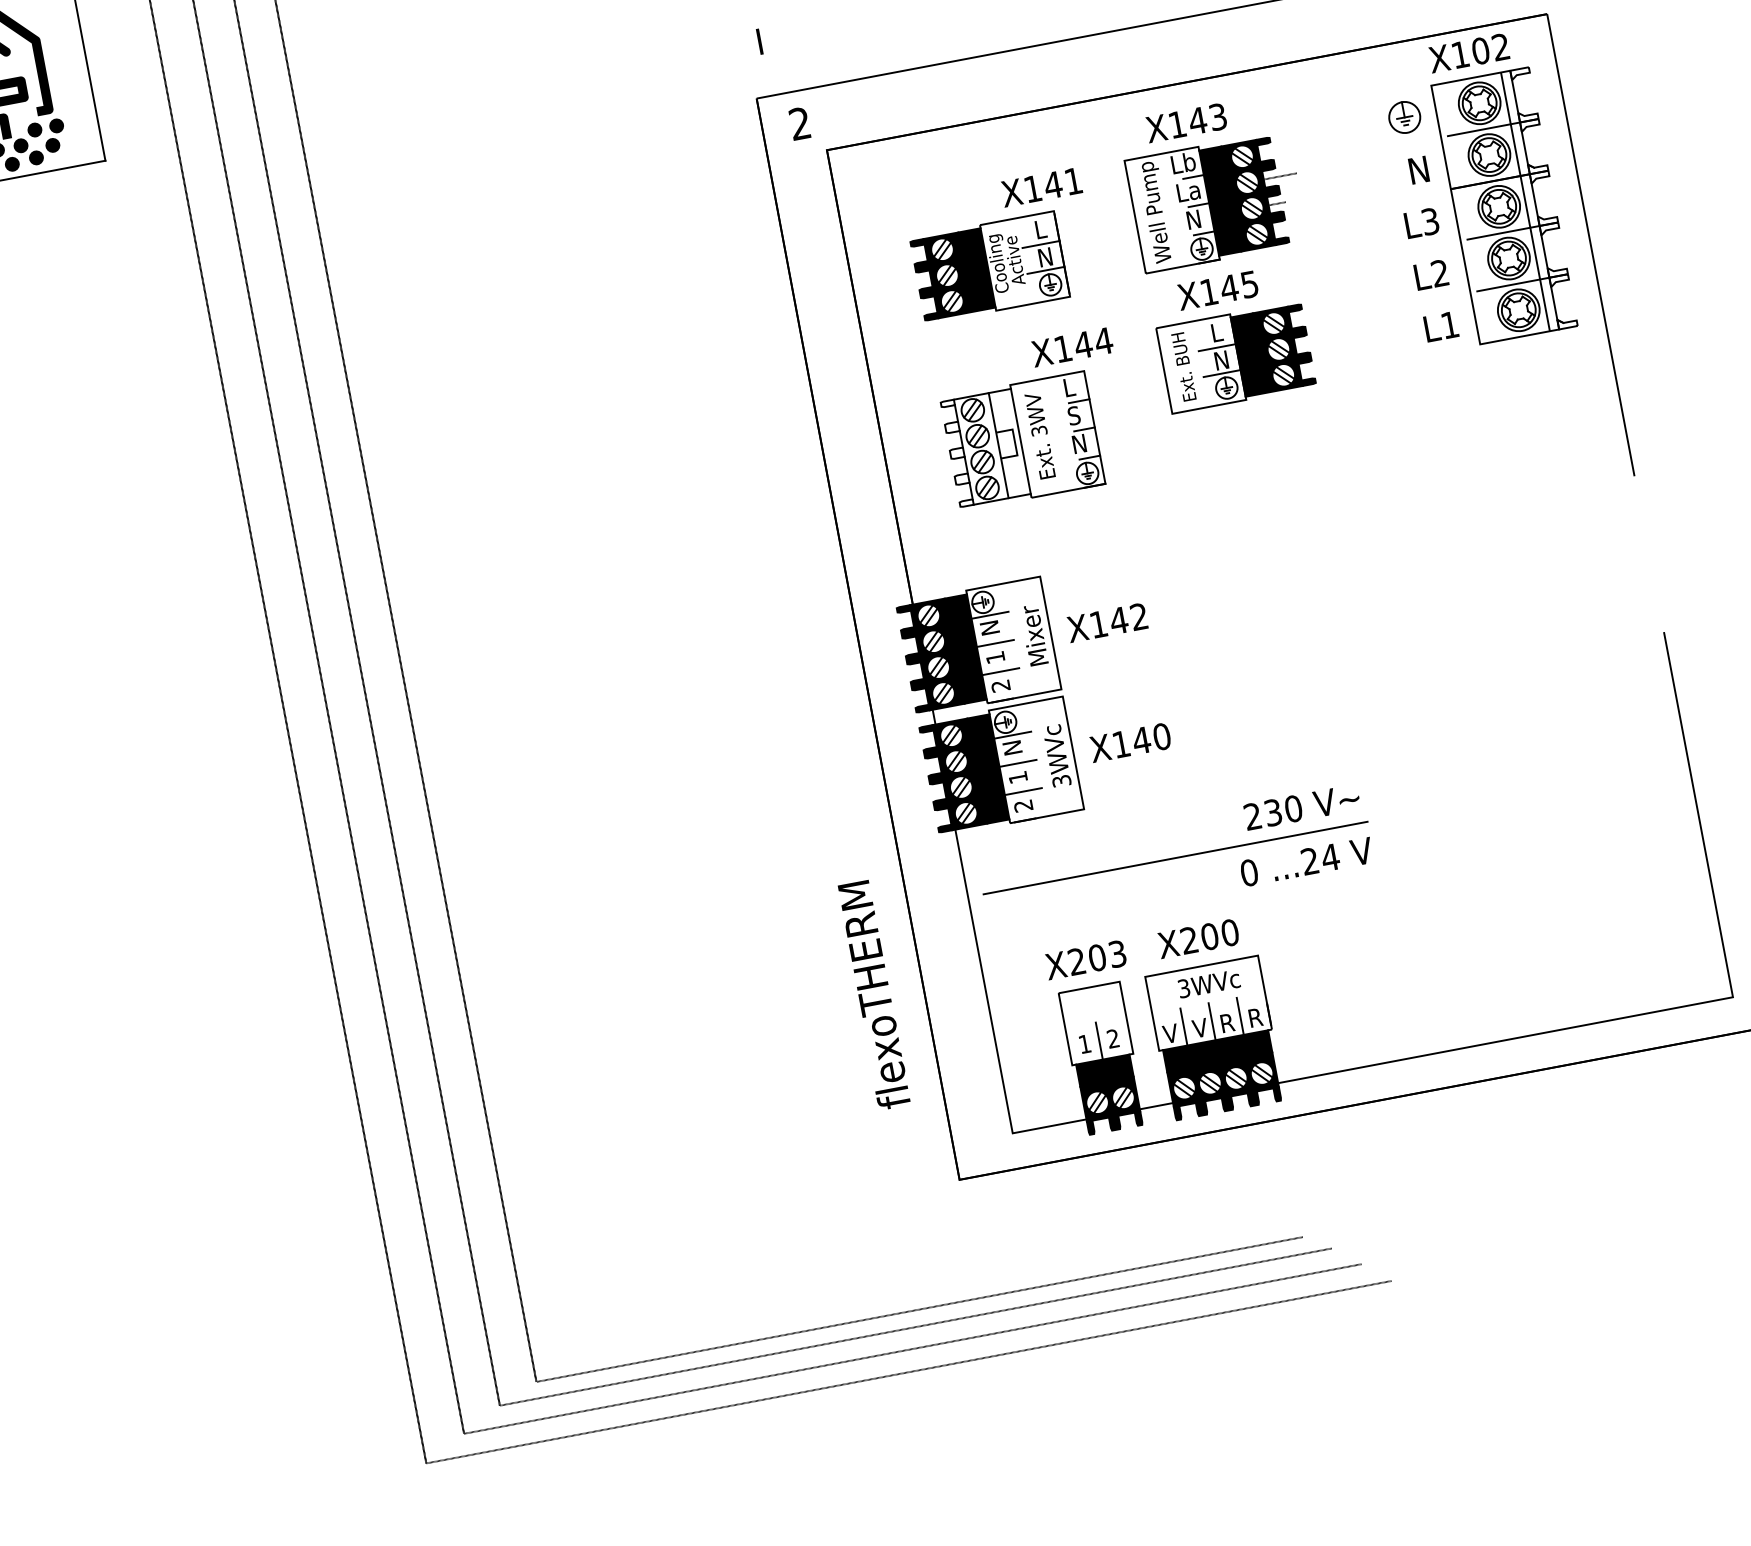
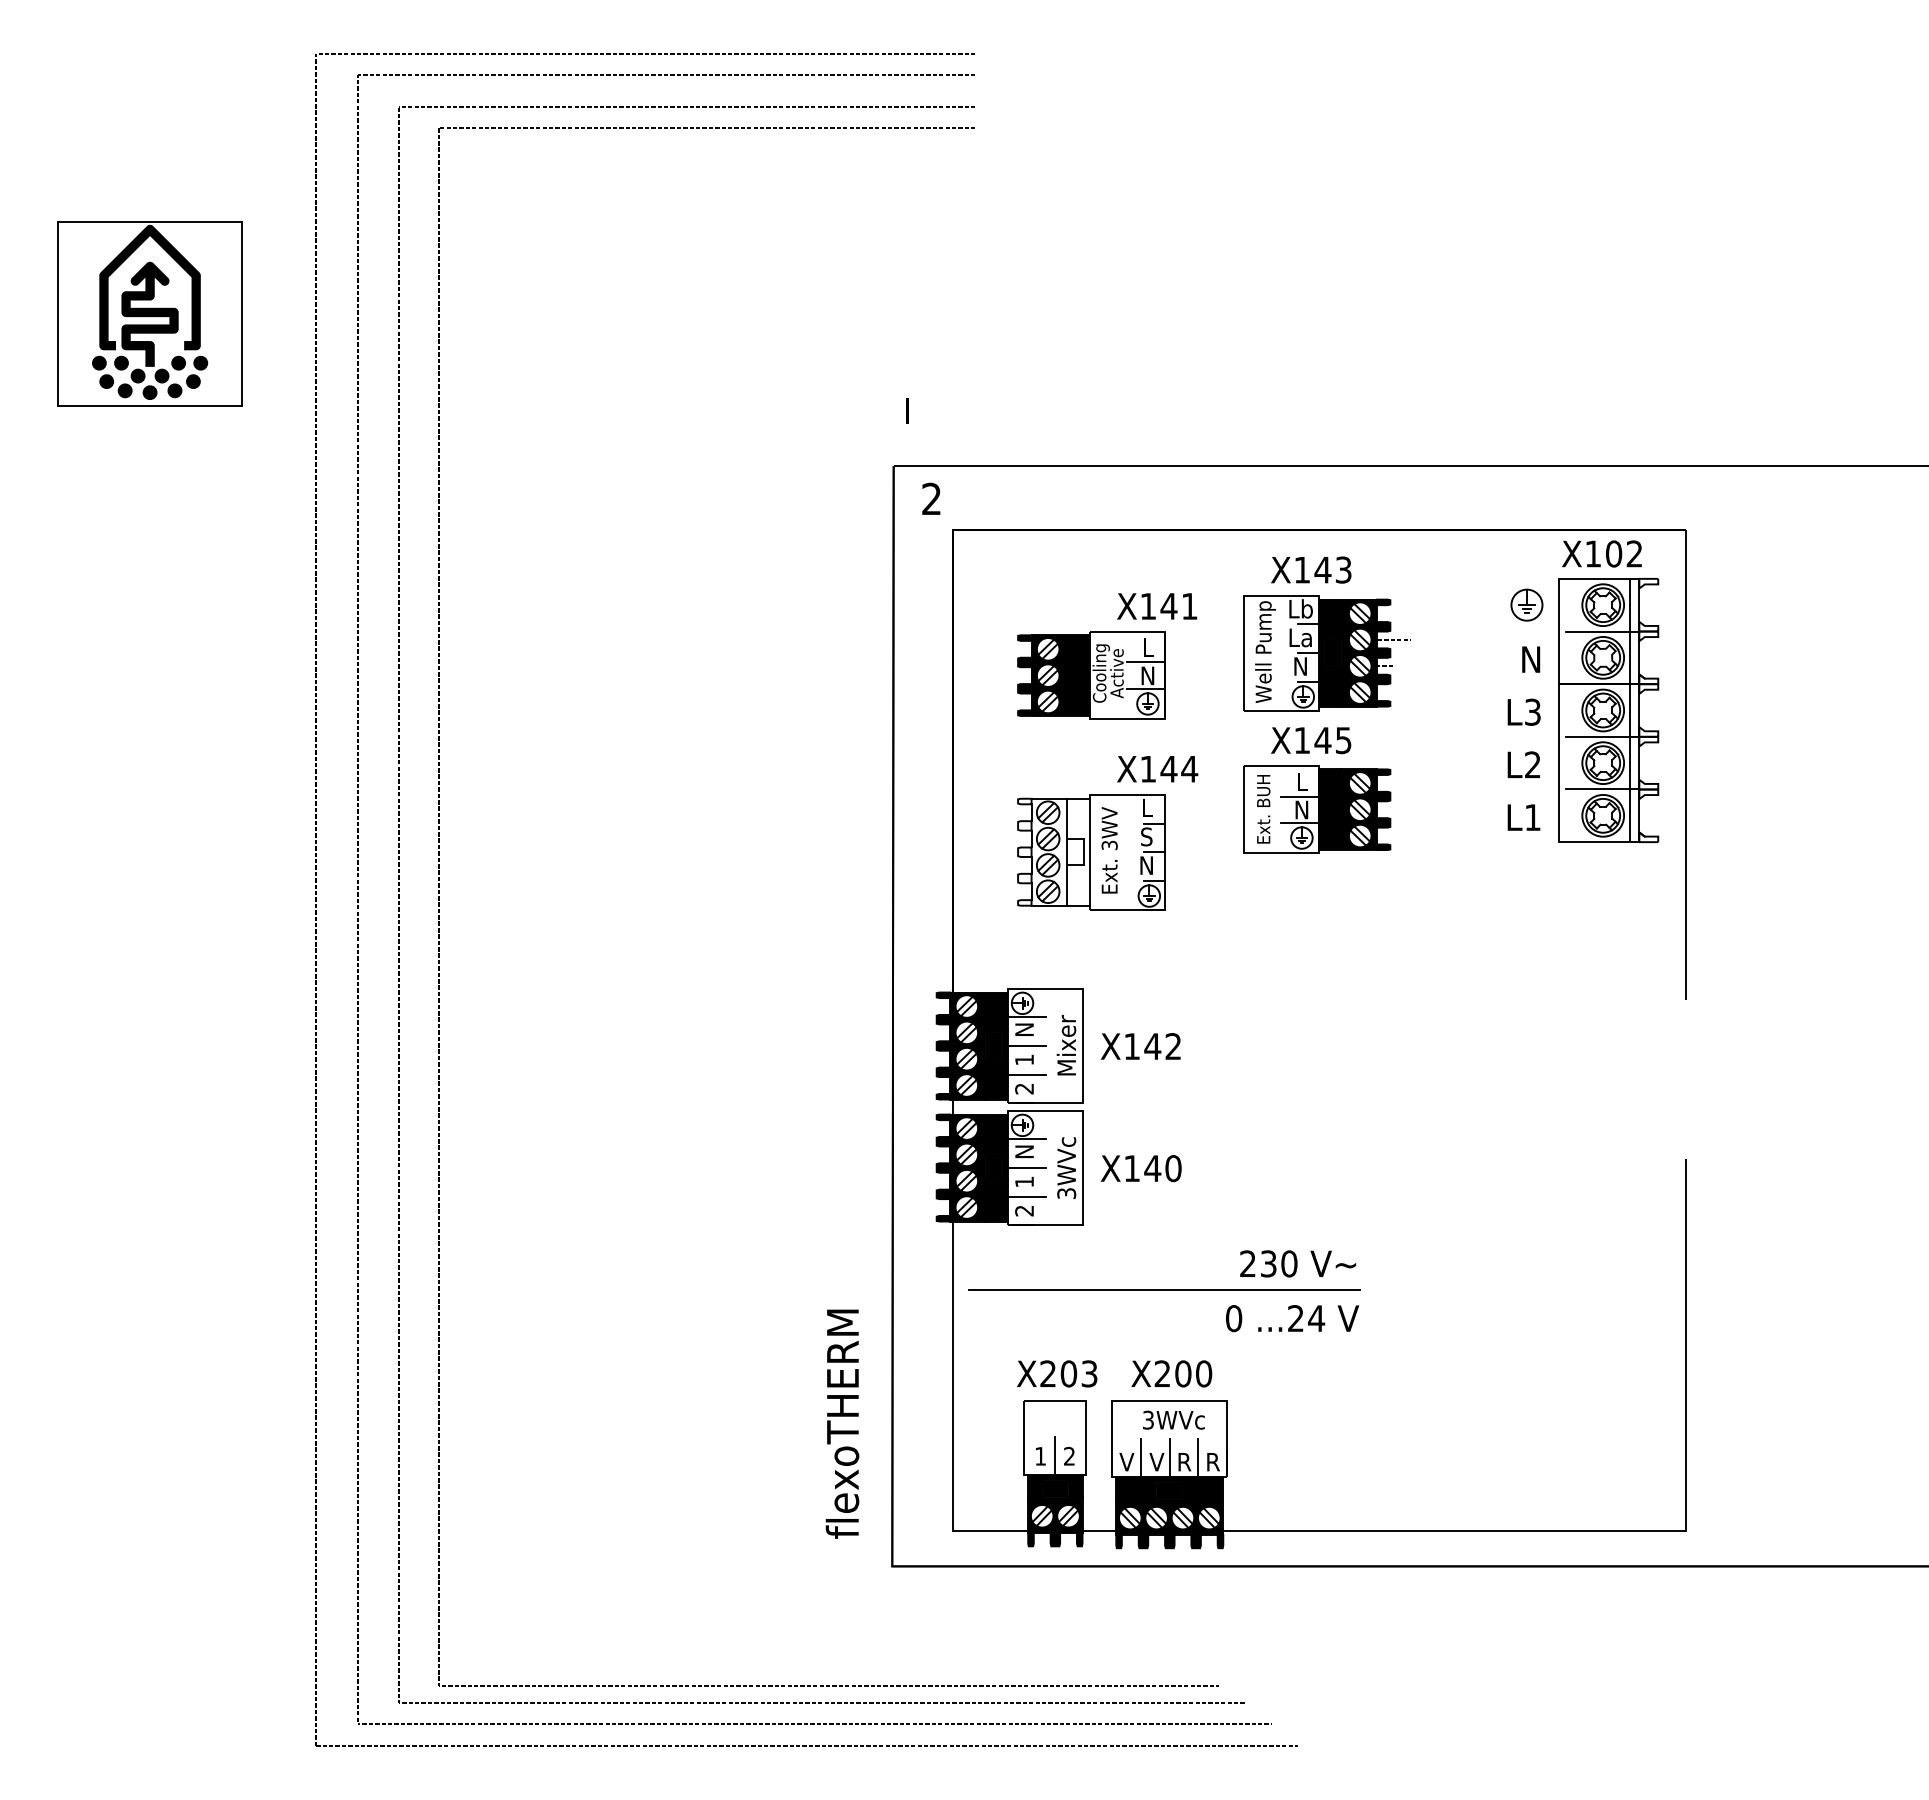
text: (873, 994) -> (842, 1423), moved

